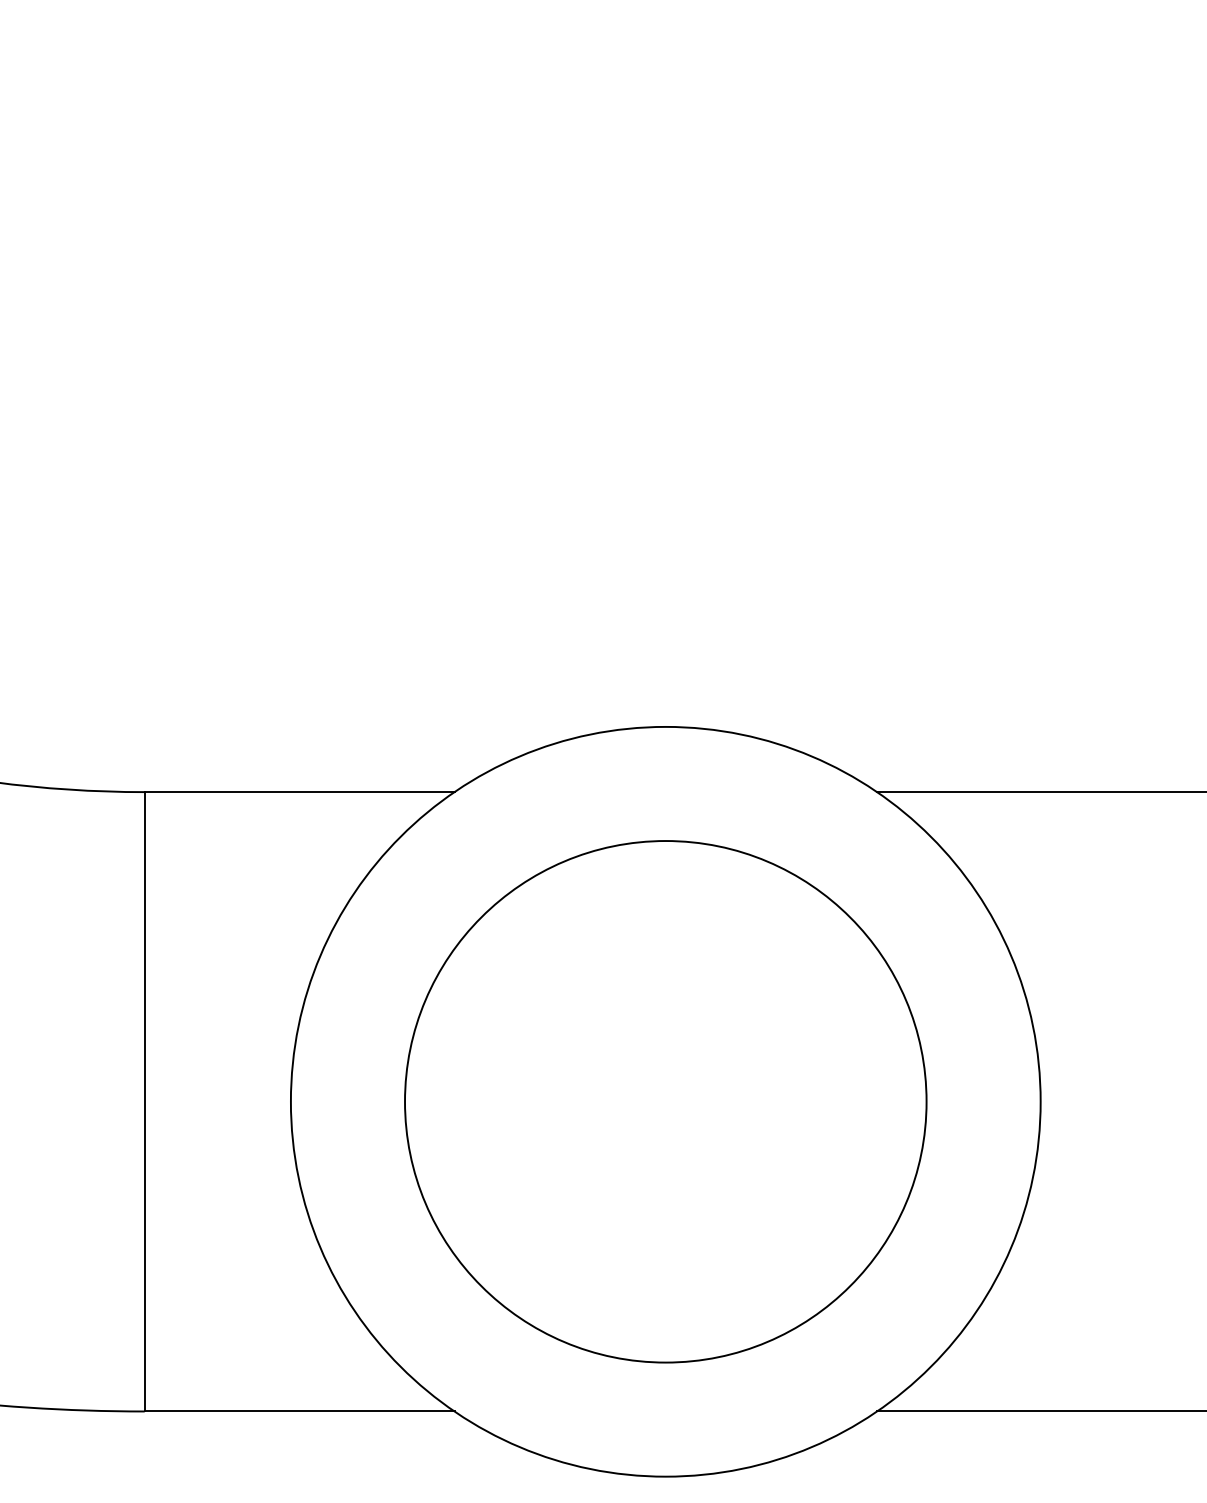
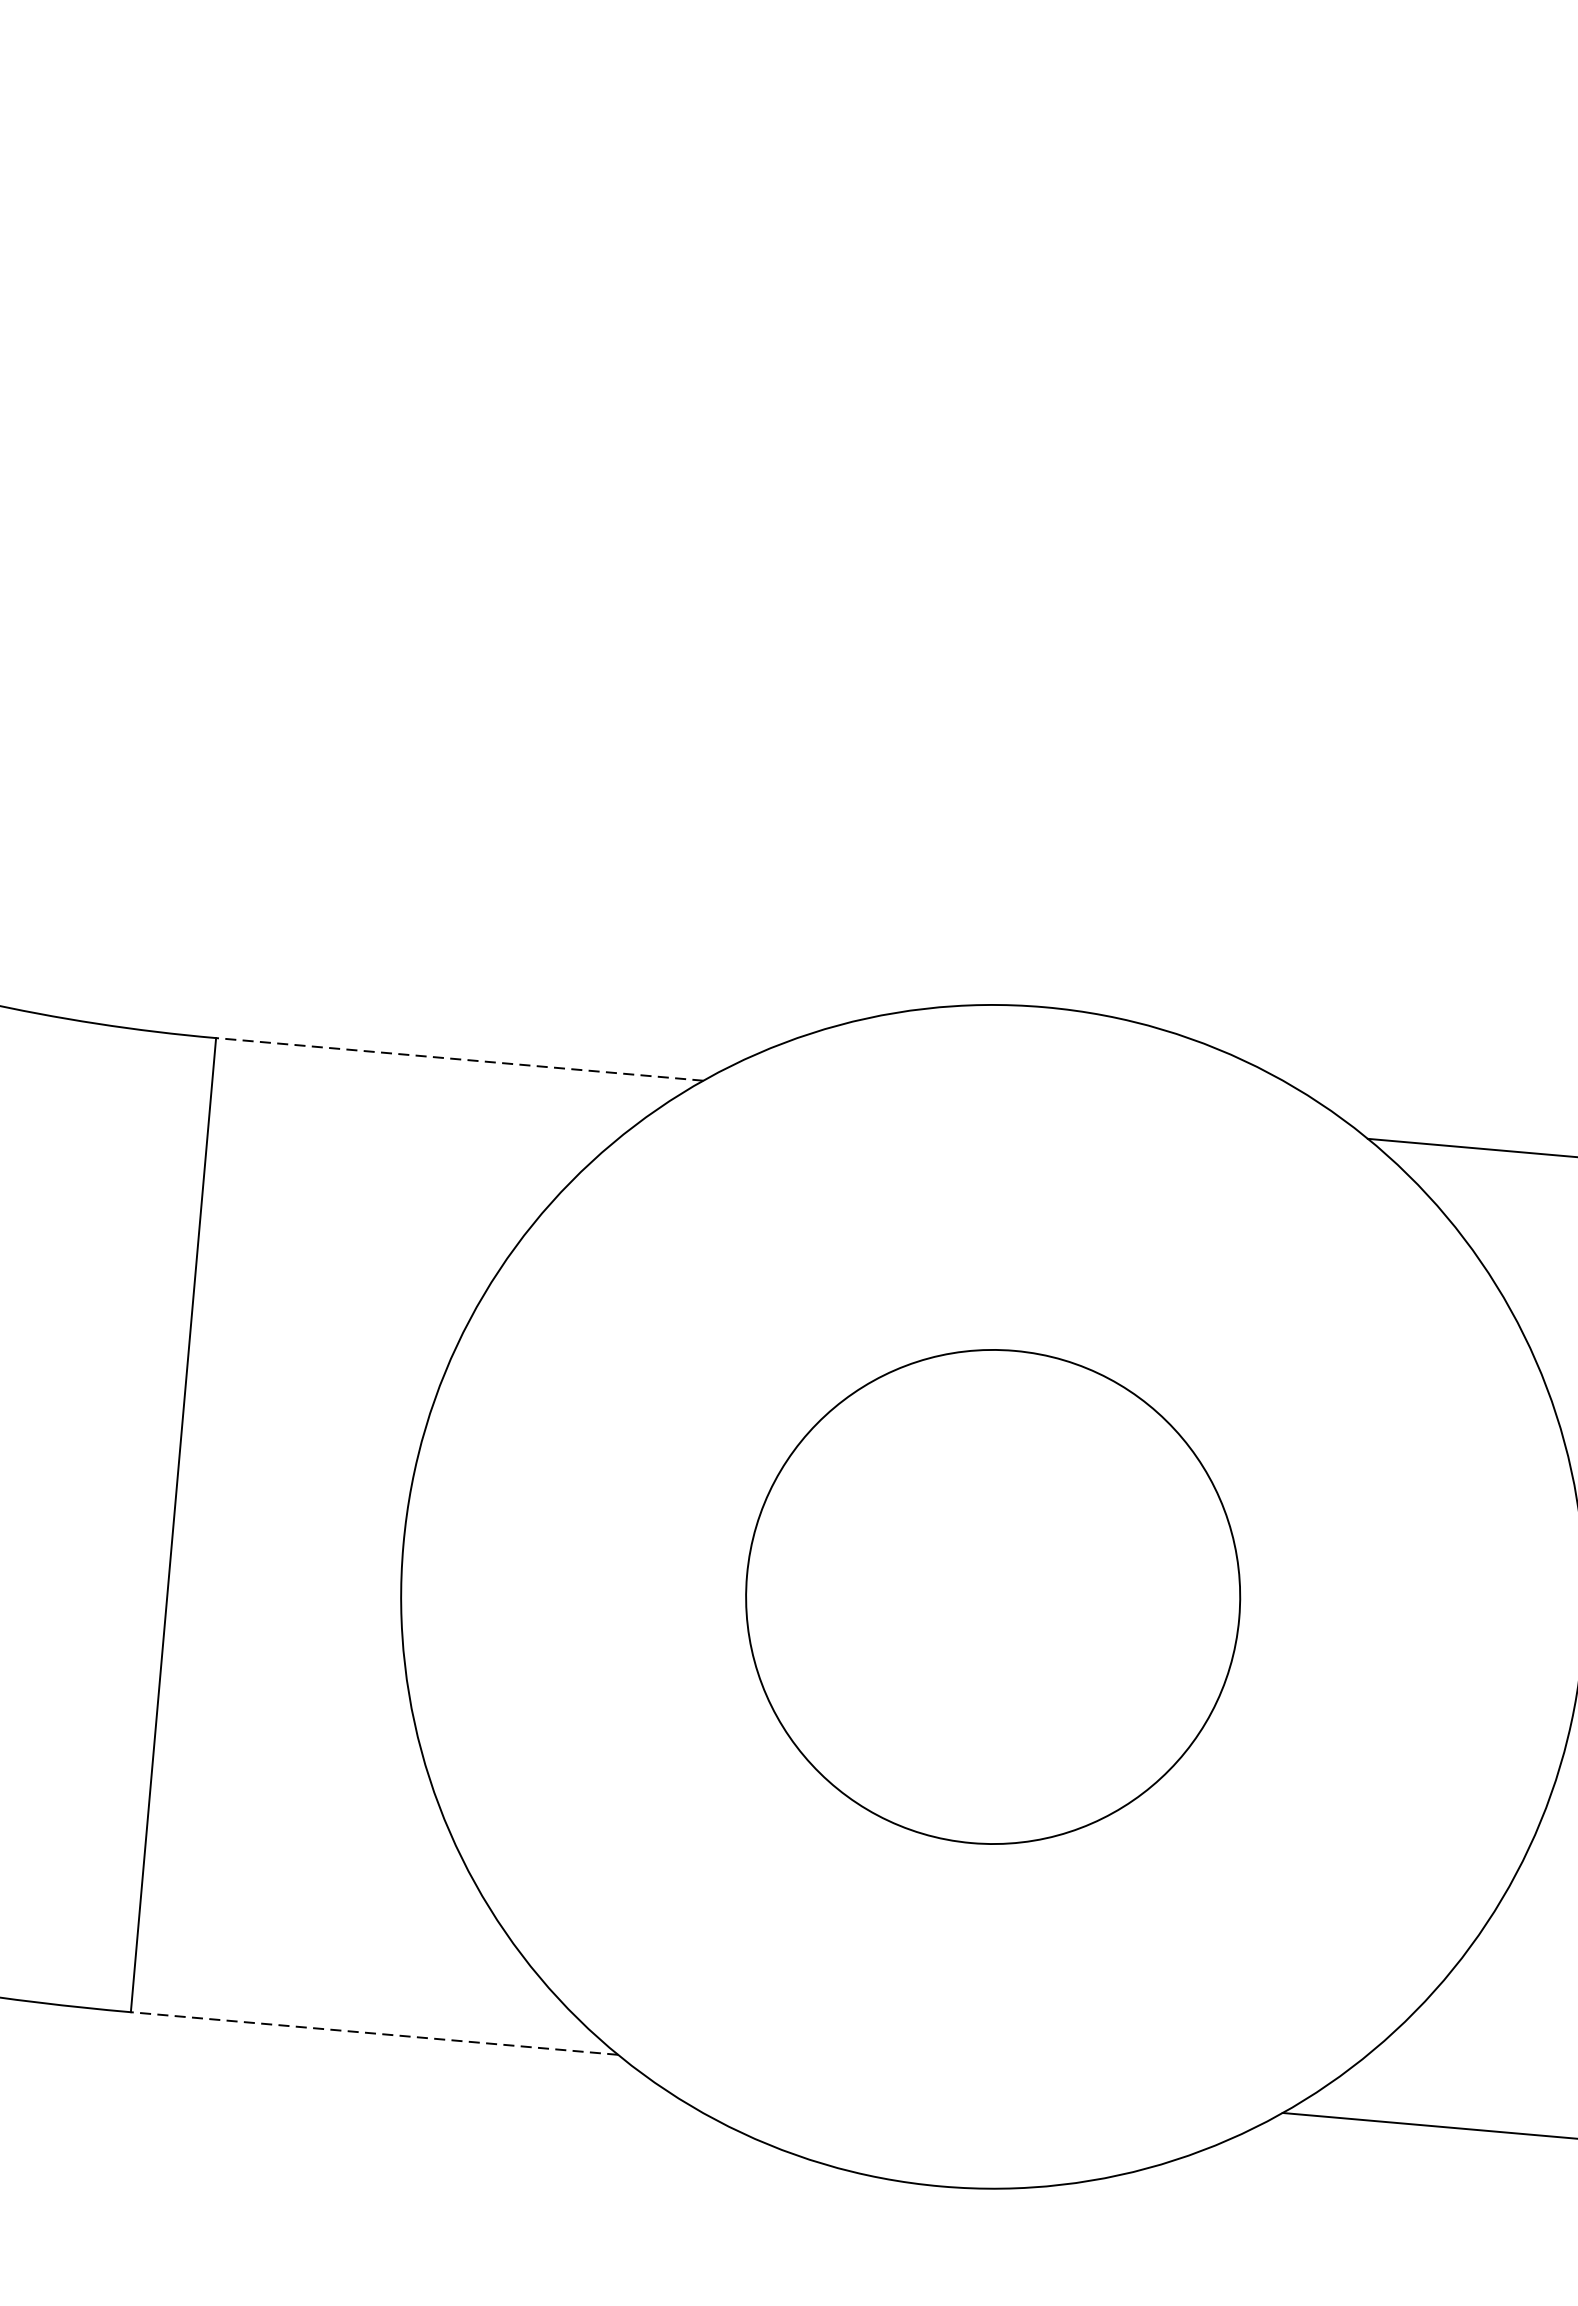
line: (299, 792) -> (459, 1059), solid -> dashed
circle: (665, 1101) -> (992, 1596), size x0.6
line: (299, 1411) -> (374, 2033), solid -> dashed

